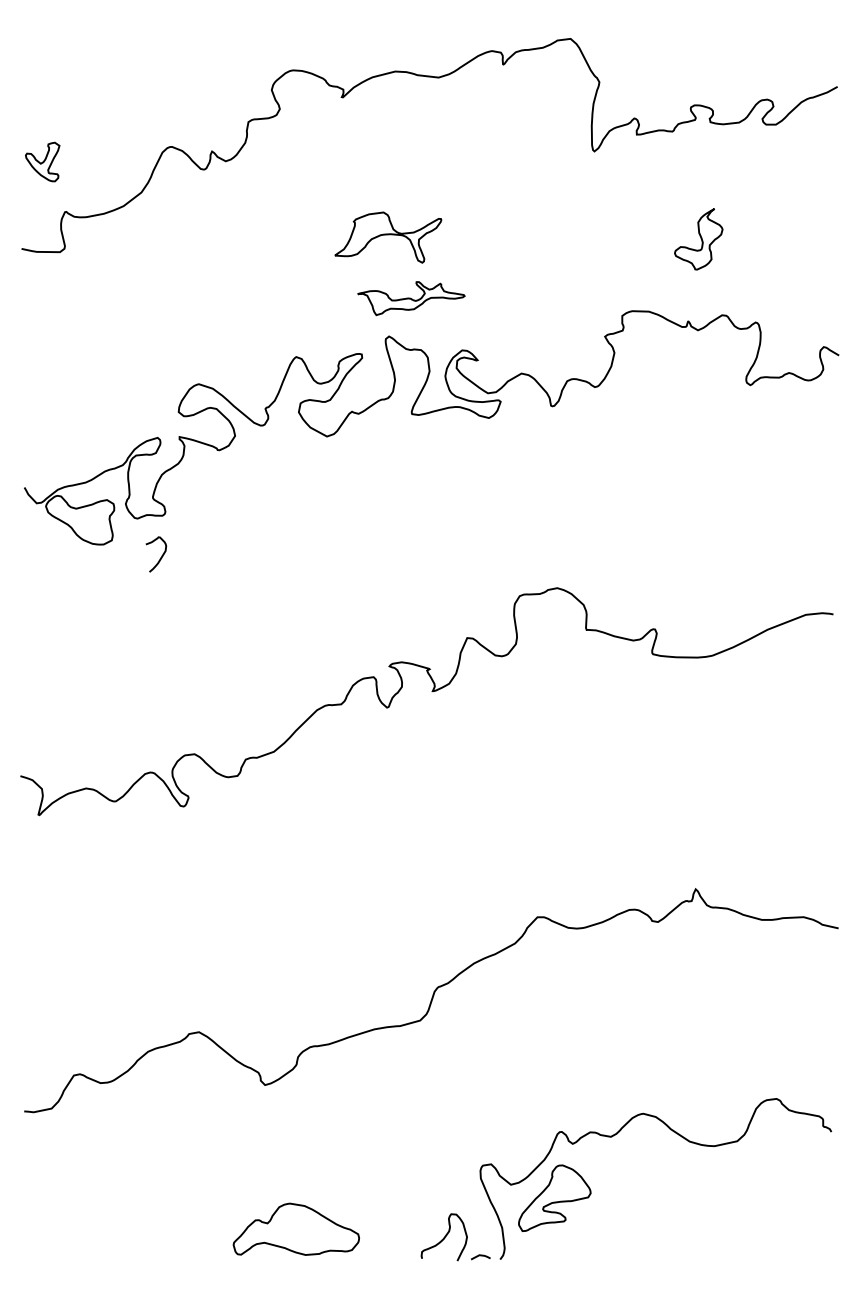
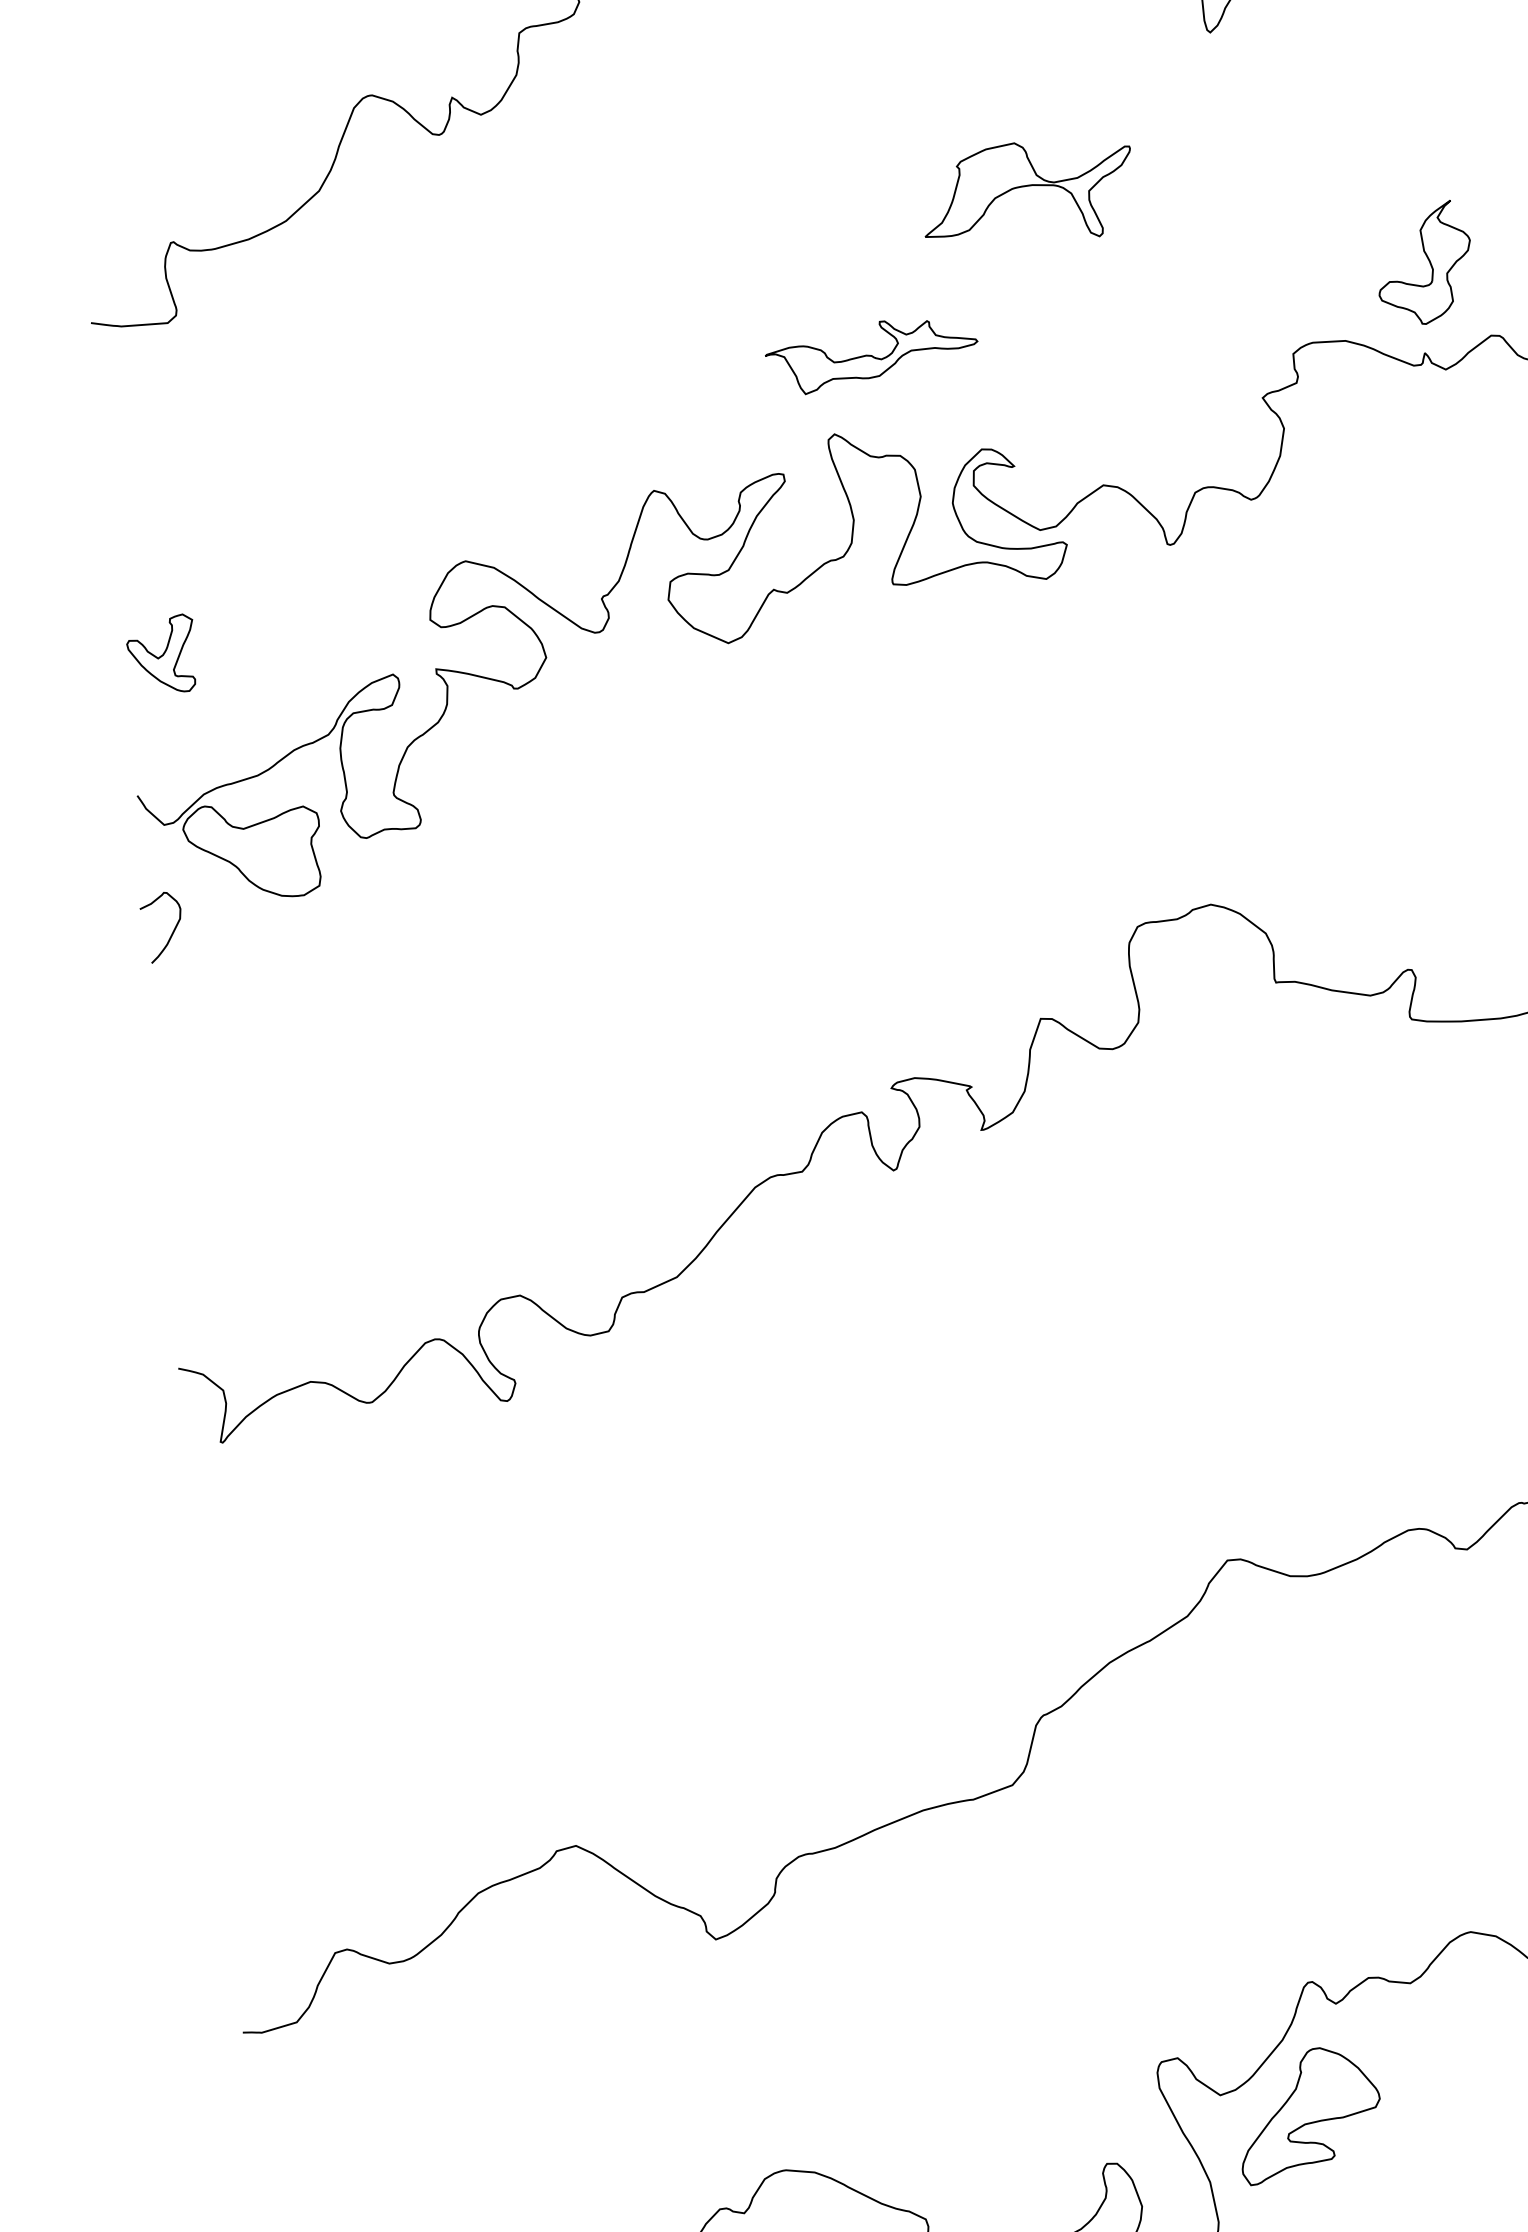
part: (42, 161) -> (161, 653), moved
part: (388, 237) -> (1028, 192), moved
part: (698, 239) -> (1423, 263), moved
curve: (160, 557) -> (171, 932), moved

